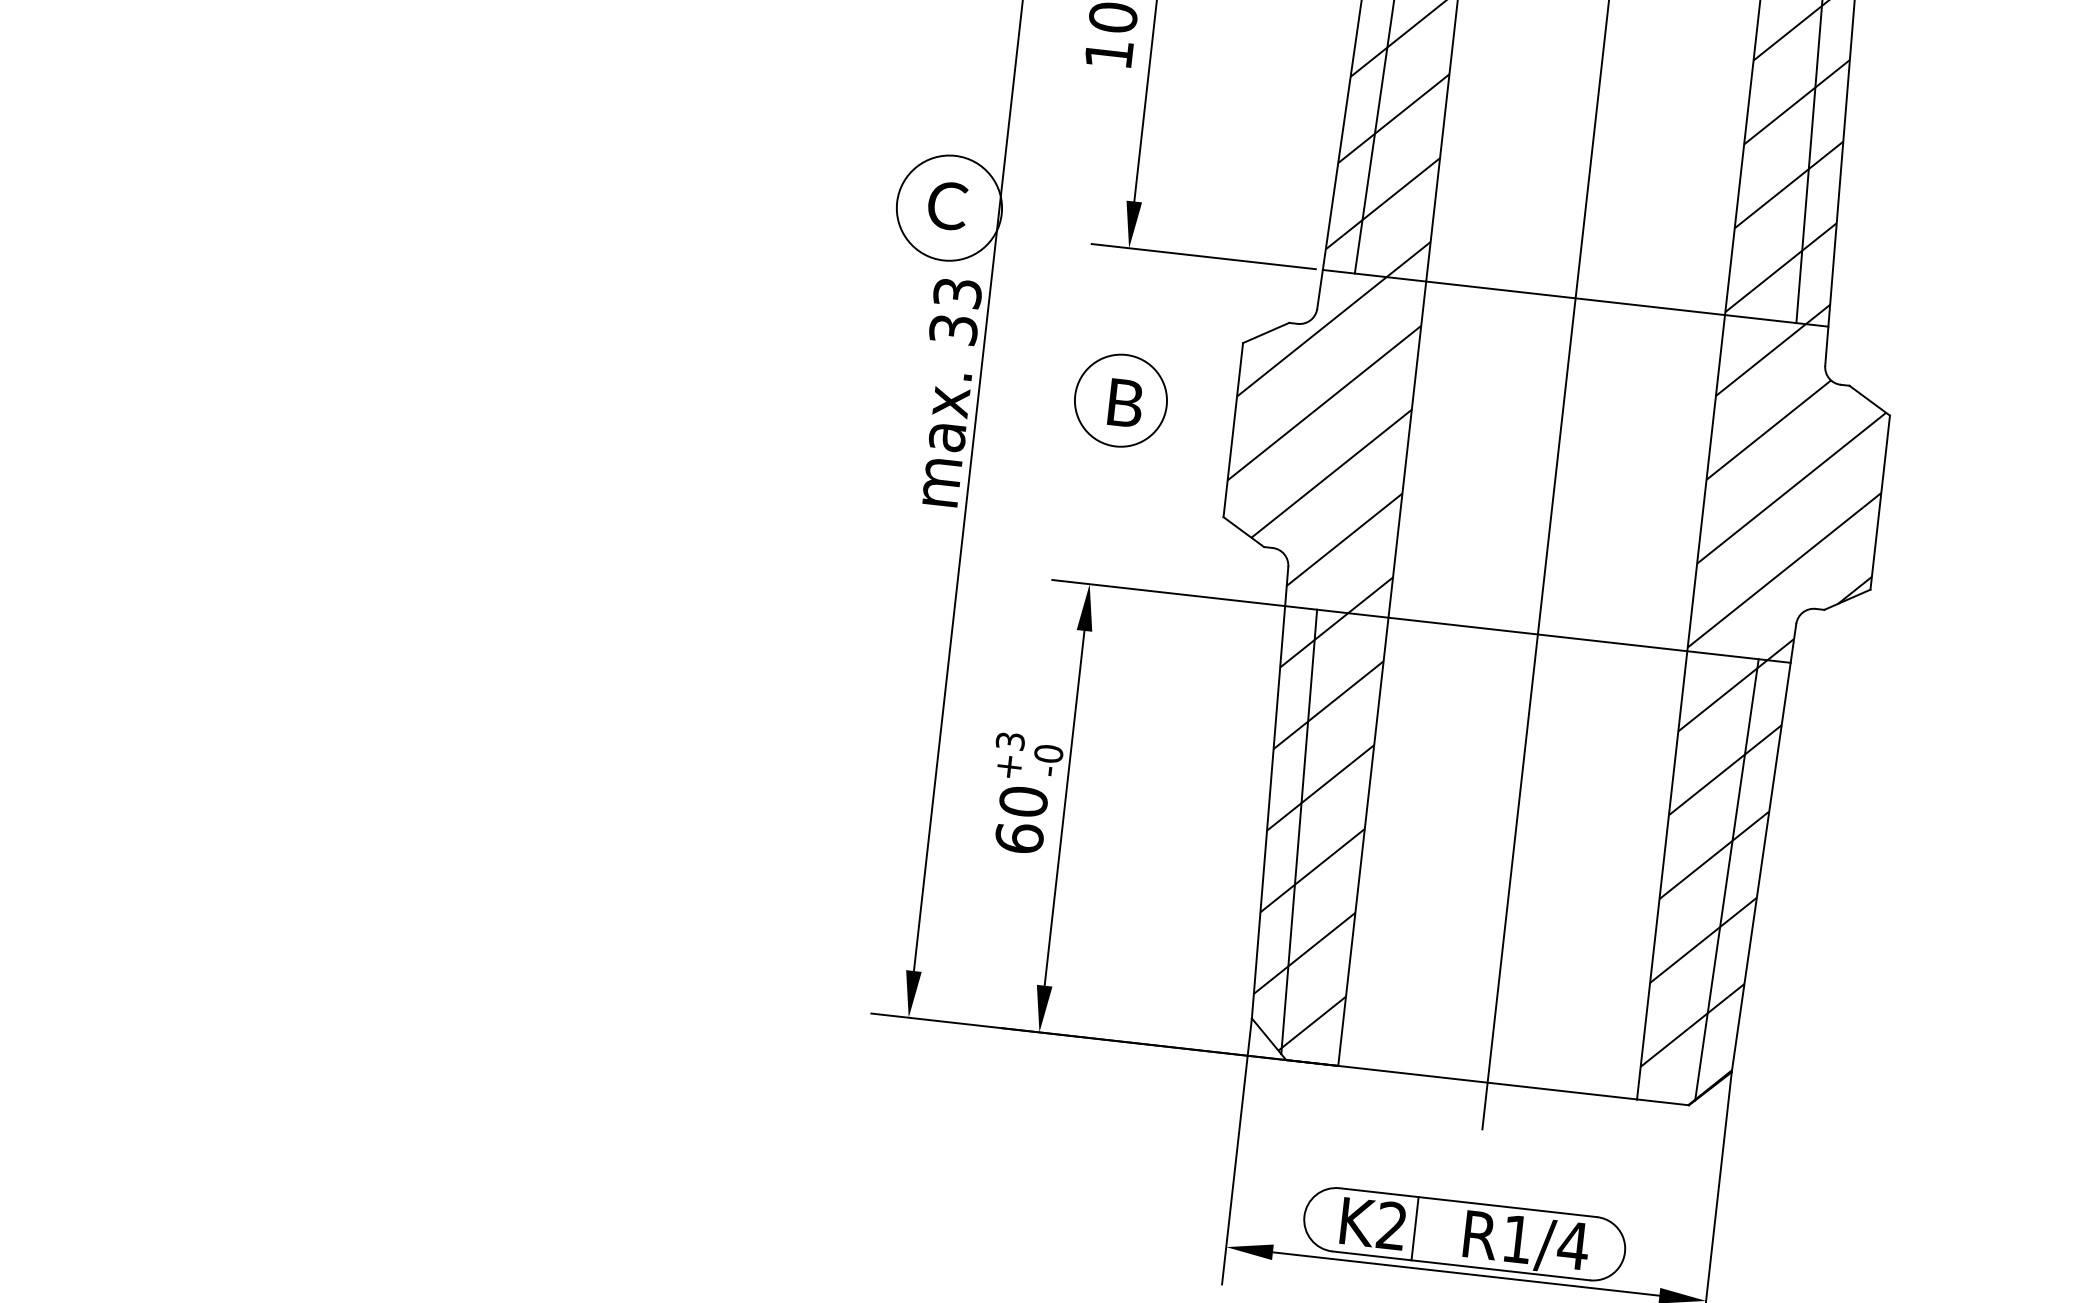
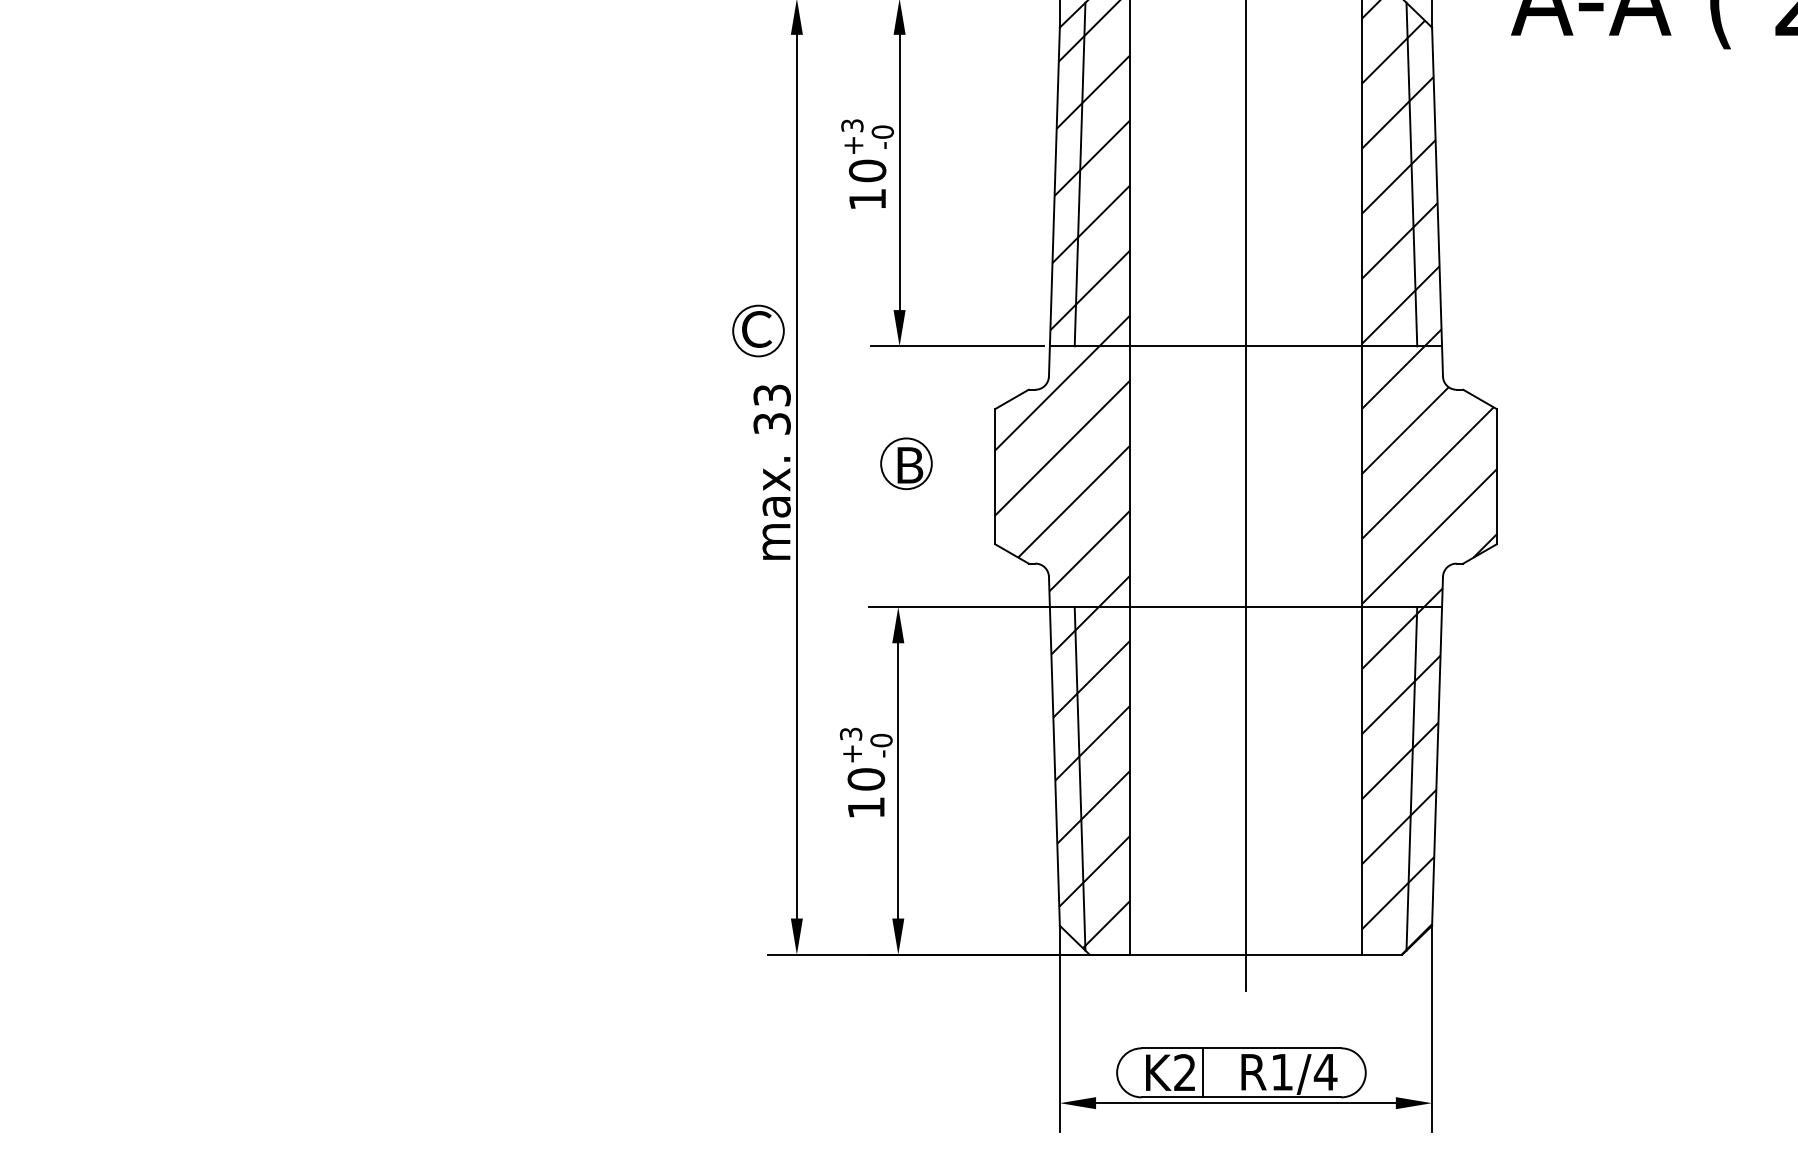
circle: (949, 207) -> (758, 330), size x0.62
circle: (1121, 400) -> (906, 463), size x0.71
text: (1019, 837) -> (866, 807), 60 -> 10

